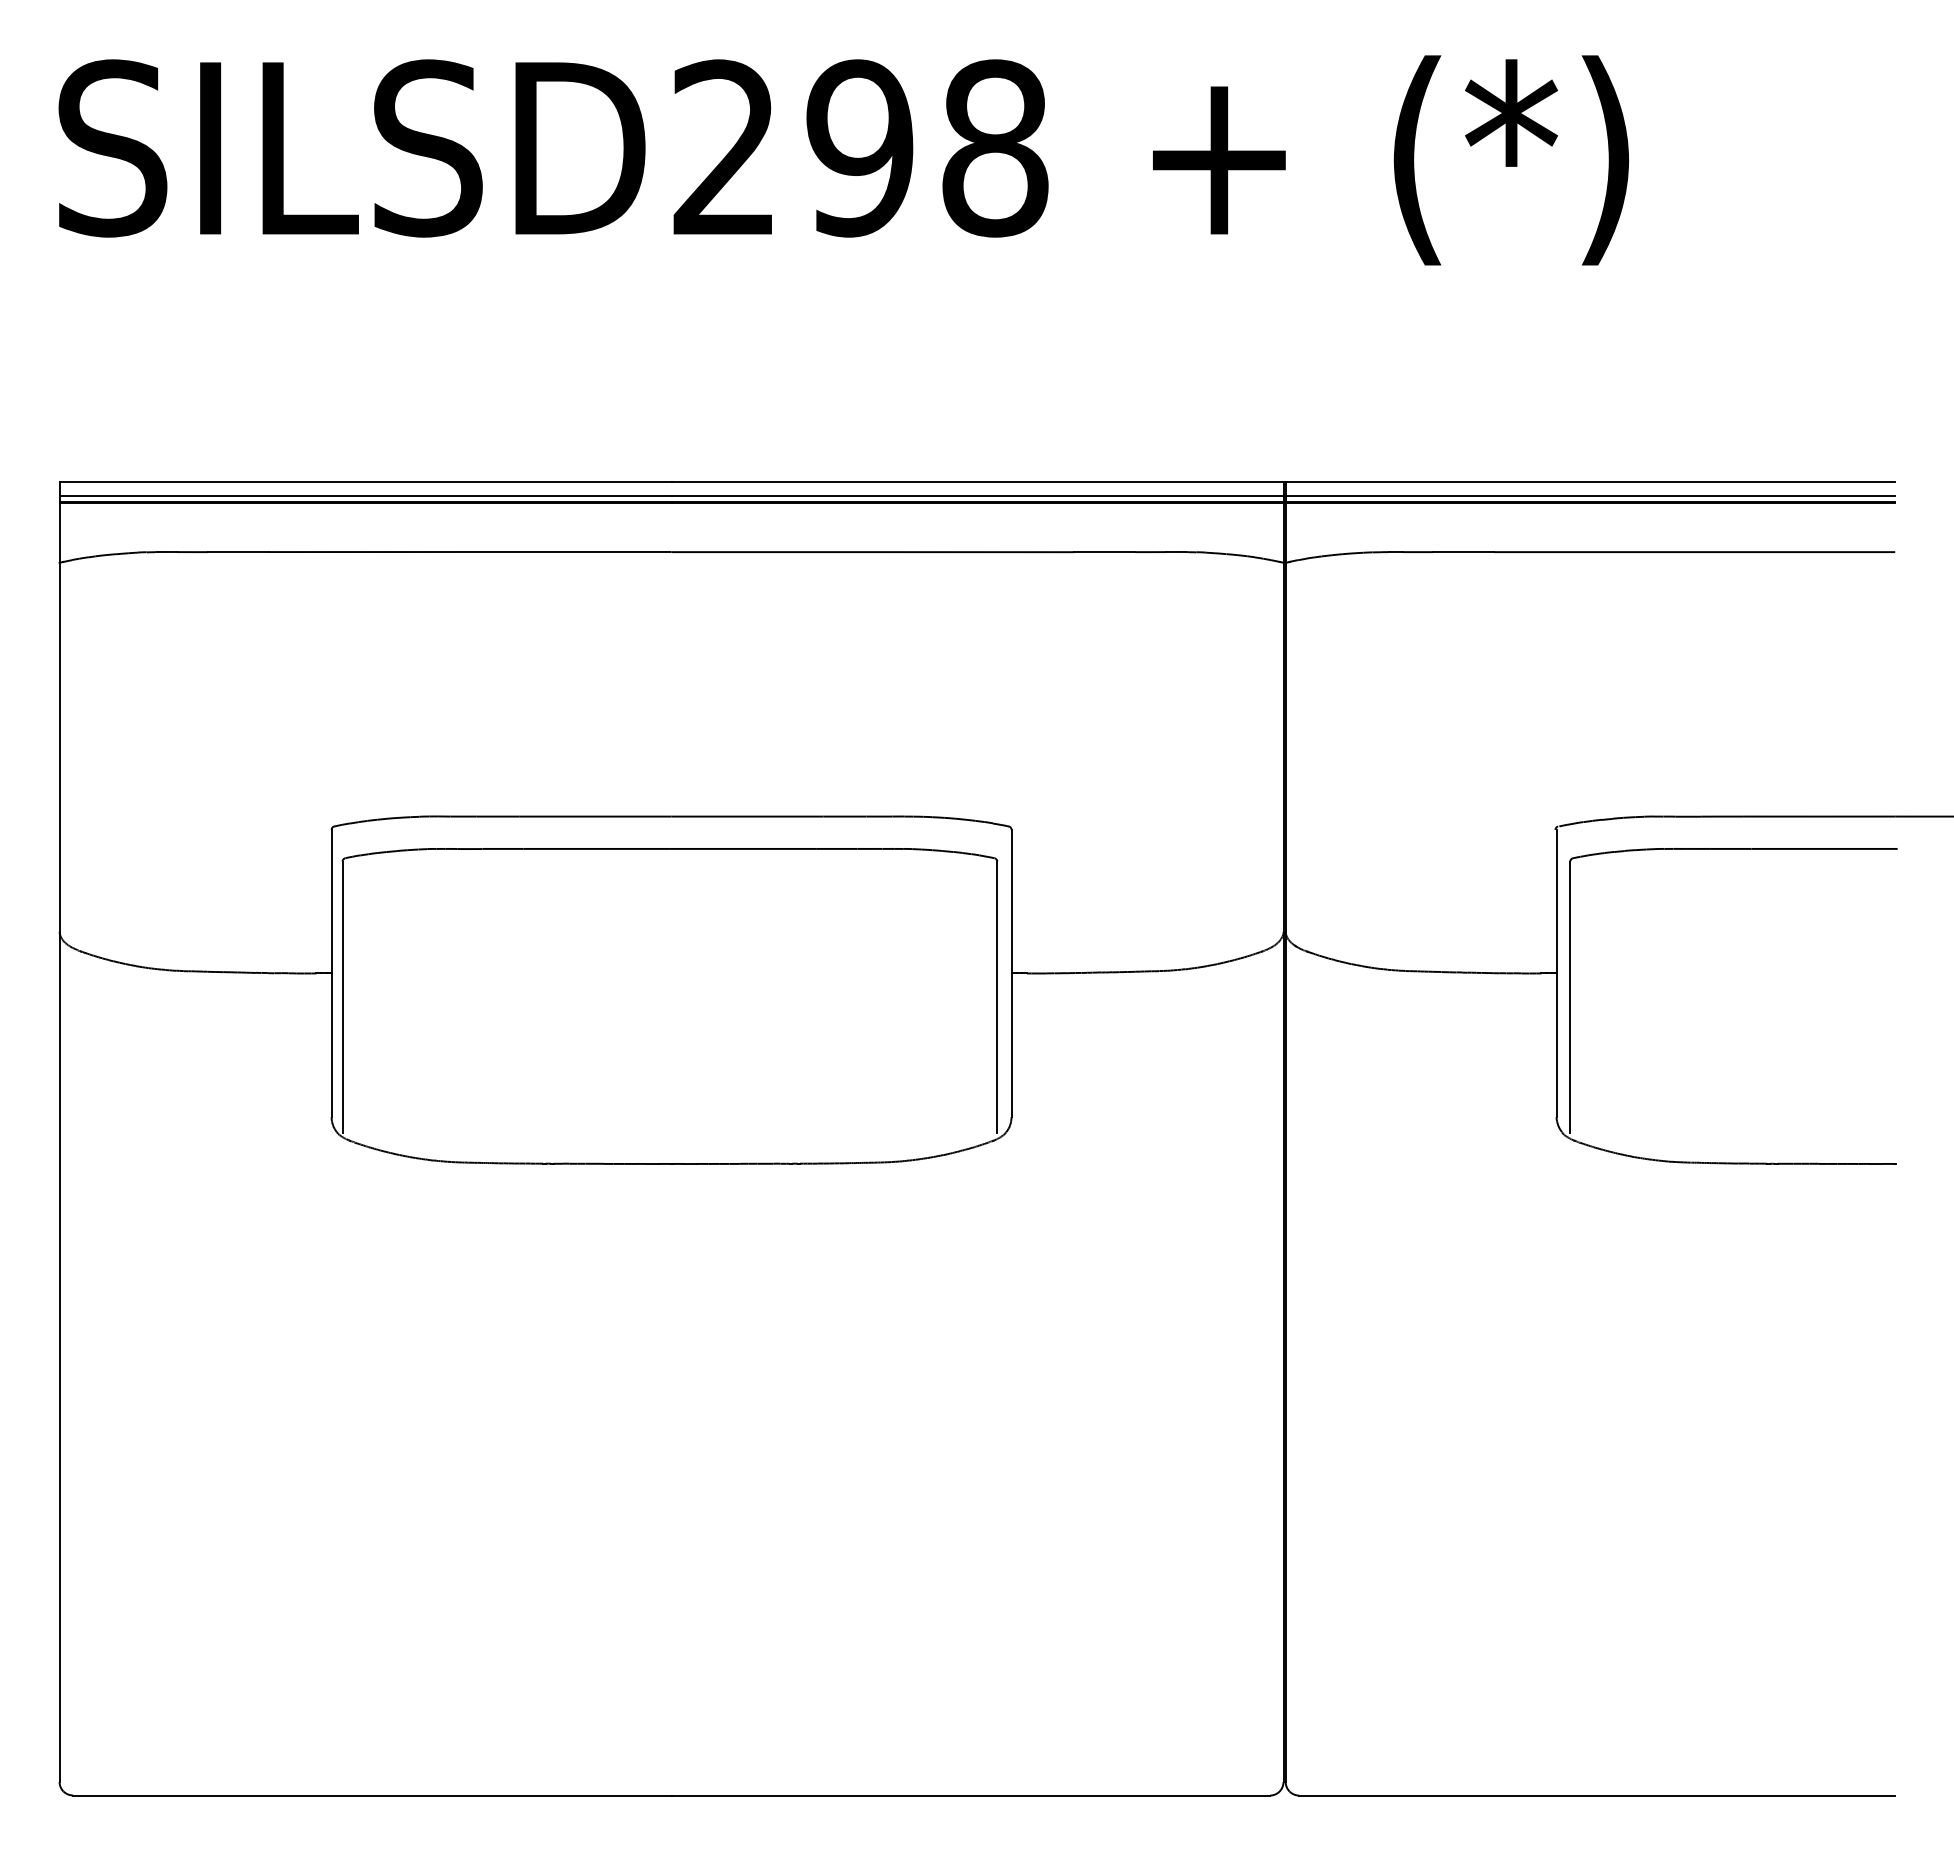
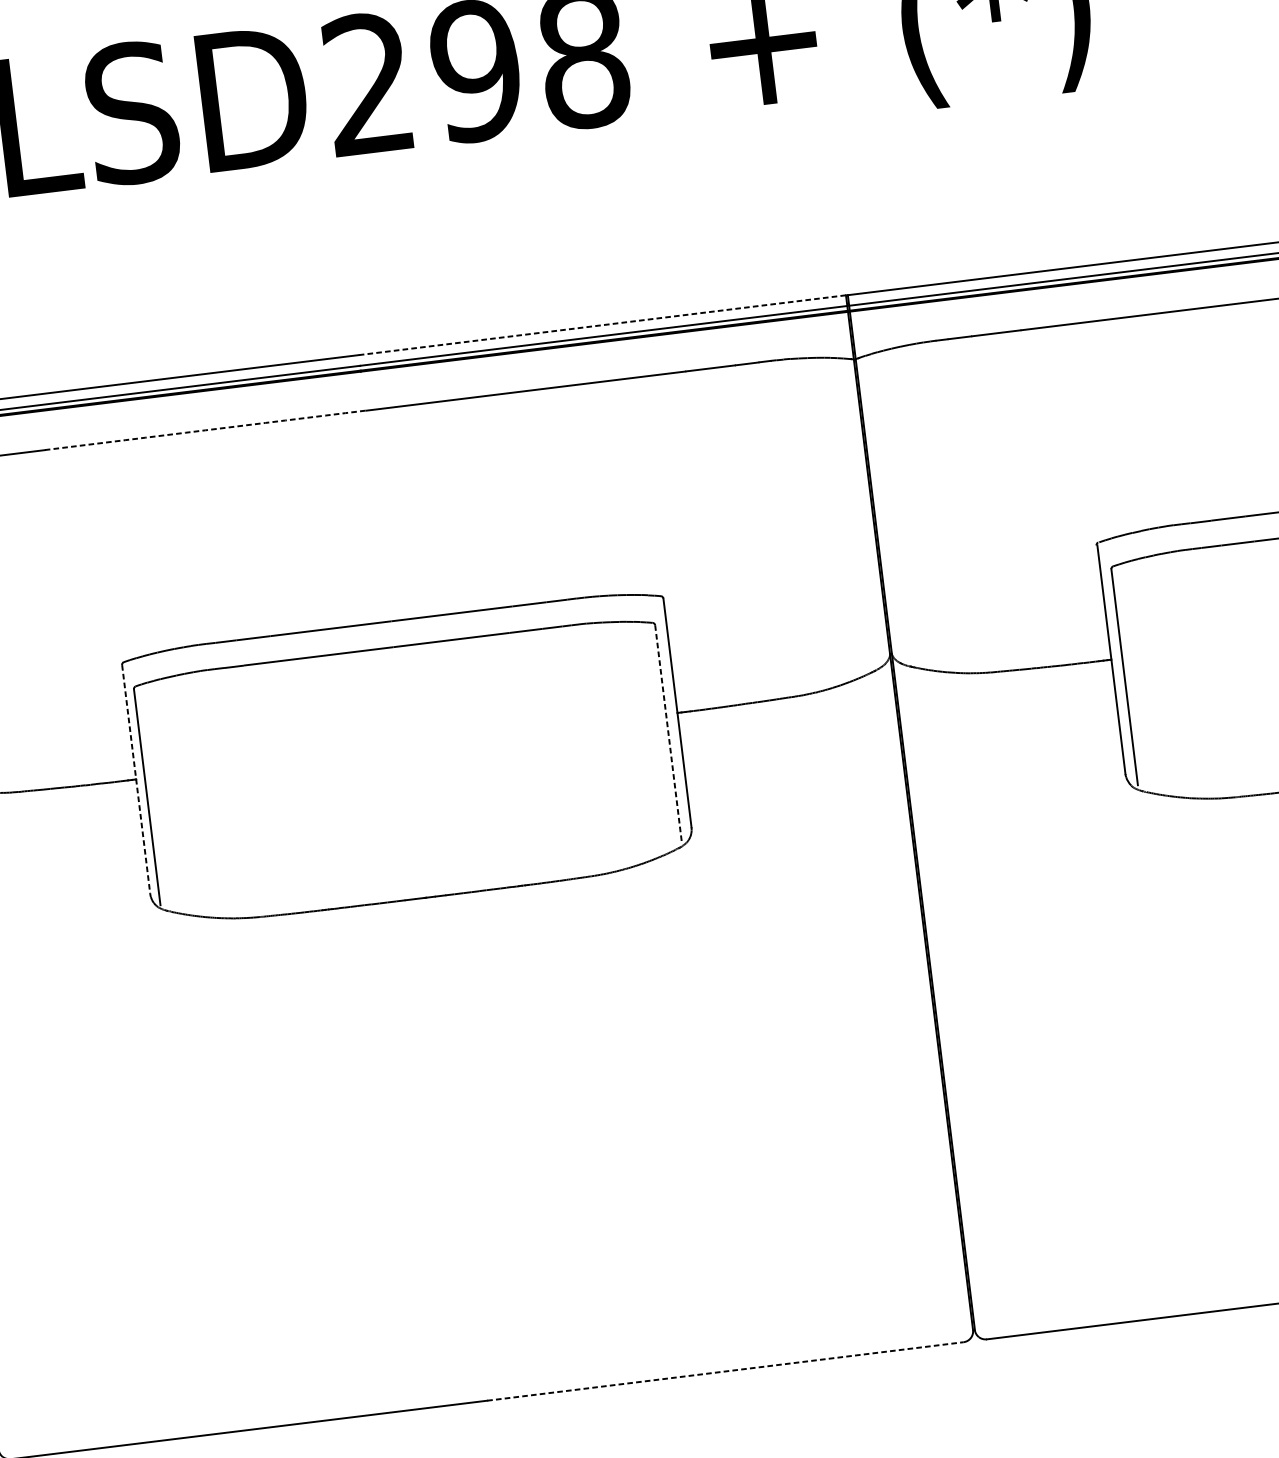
line: (977, 482) -> (602, 325), solid -> dashed
arc: (470, 552) -> (205, 430), solid -> dashed
line: (331, 973) -> (136, 779), solid -> dashed
line: (997, 997) -> (668, 733), solid -> dashed
line: (971, 1795) -> (725, 1371), solid -> dashed

